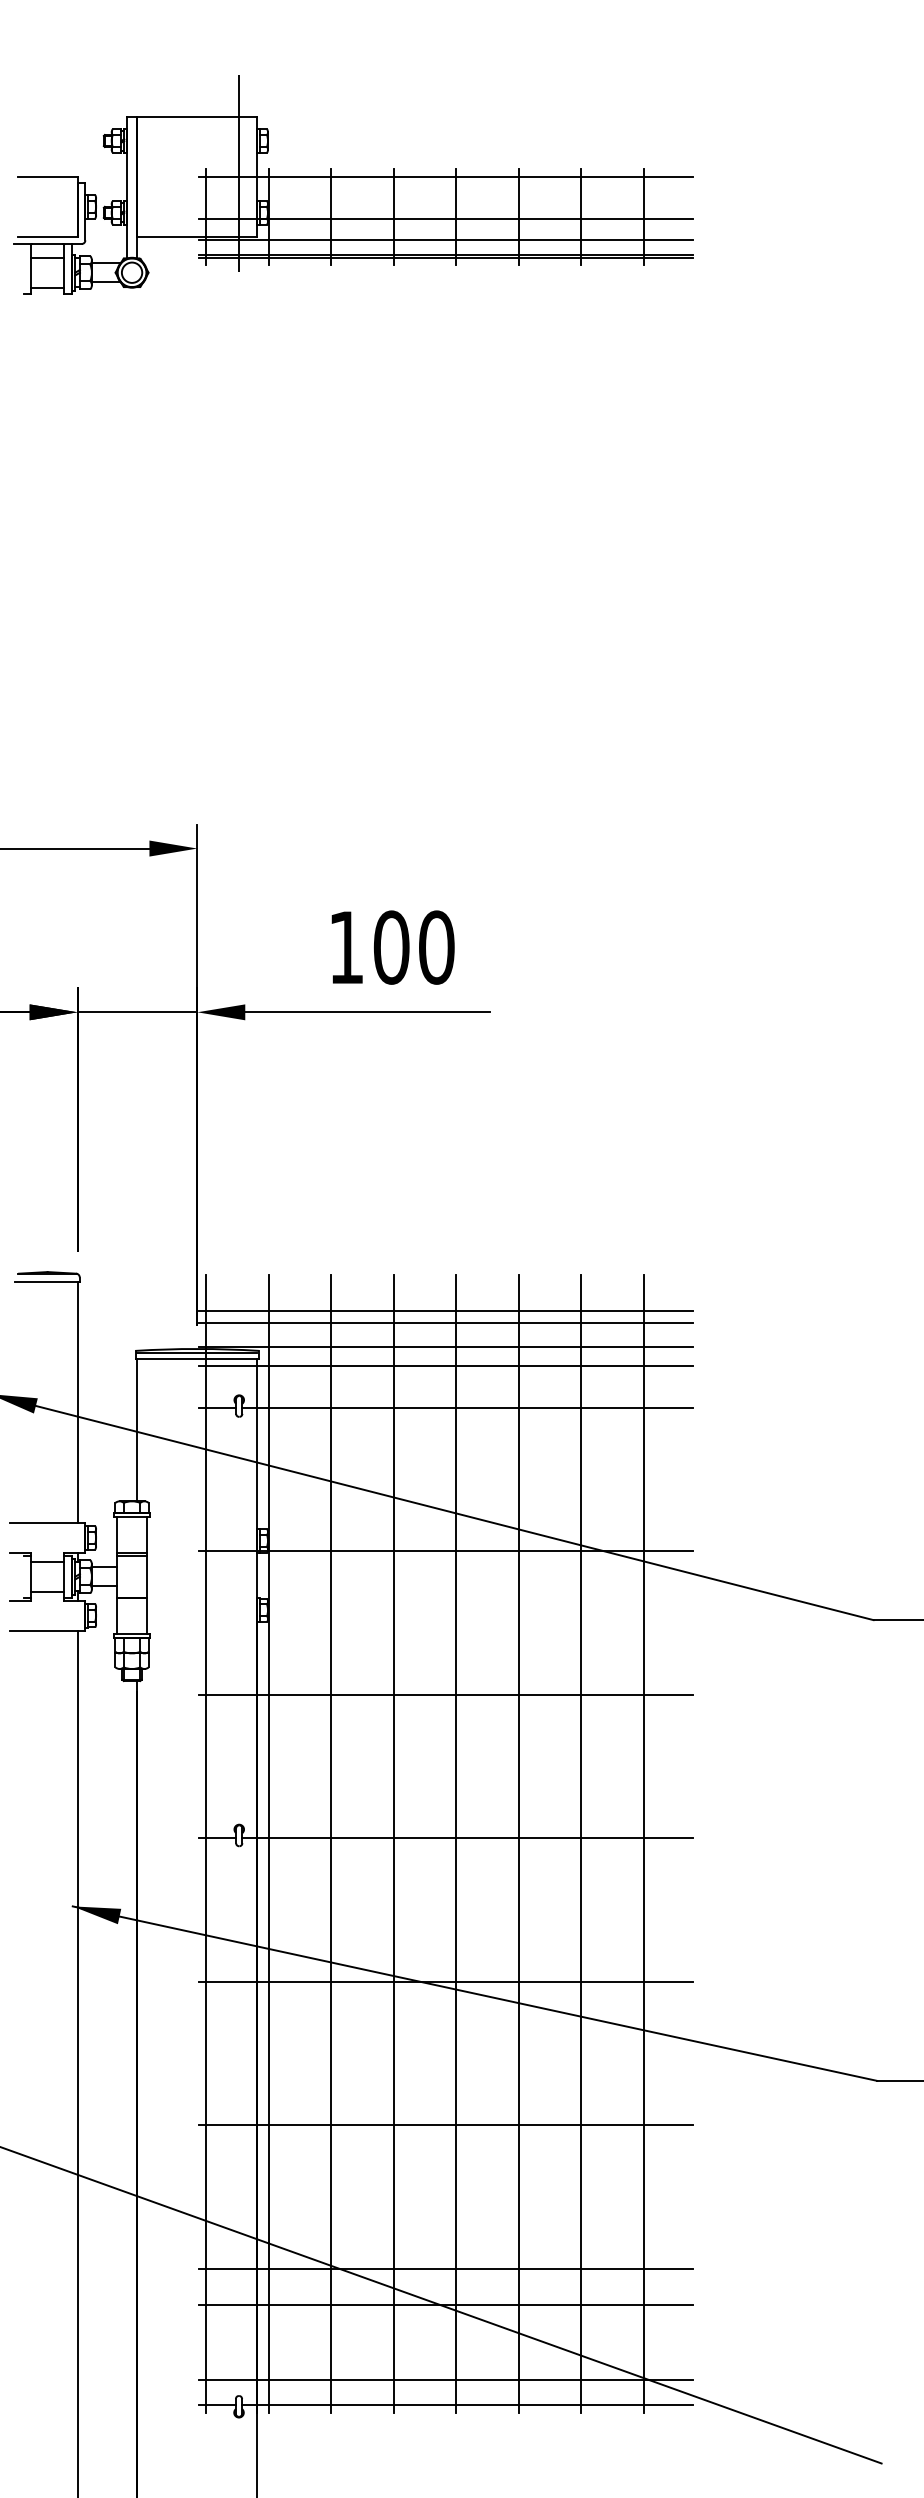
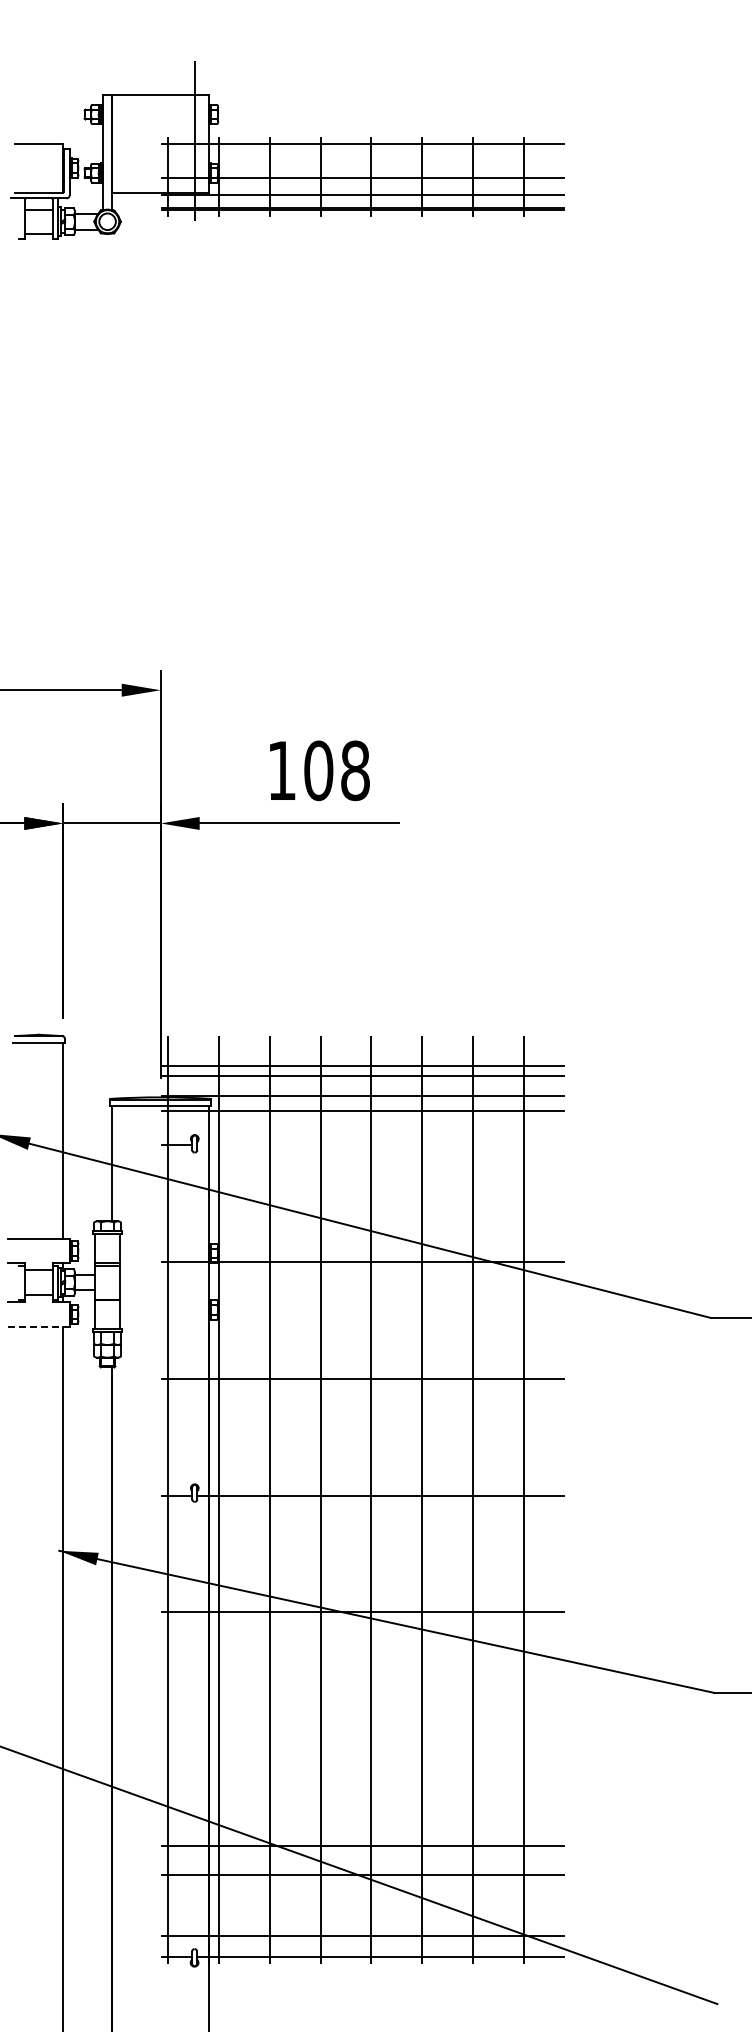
text: (436, 947) -> (355, 770), 100 -> 108
line: (467, 1408) -> (380, 1145), removed
line: (47, 1630) -> (38, 1326), solid -> dashed
line: (445, 2126) -> (362, 1729), removed

